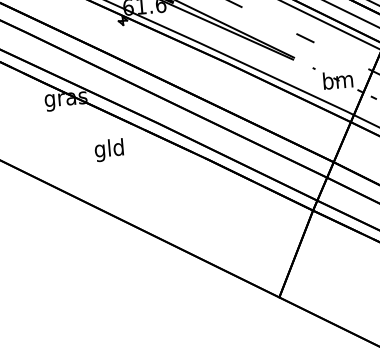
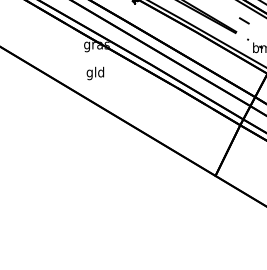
text: (109, 150) -> (95, 73), moved

